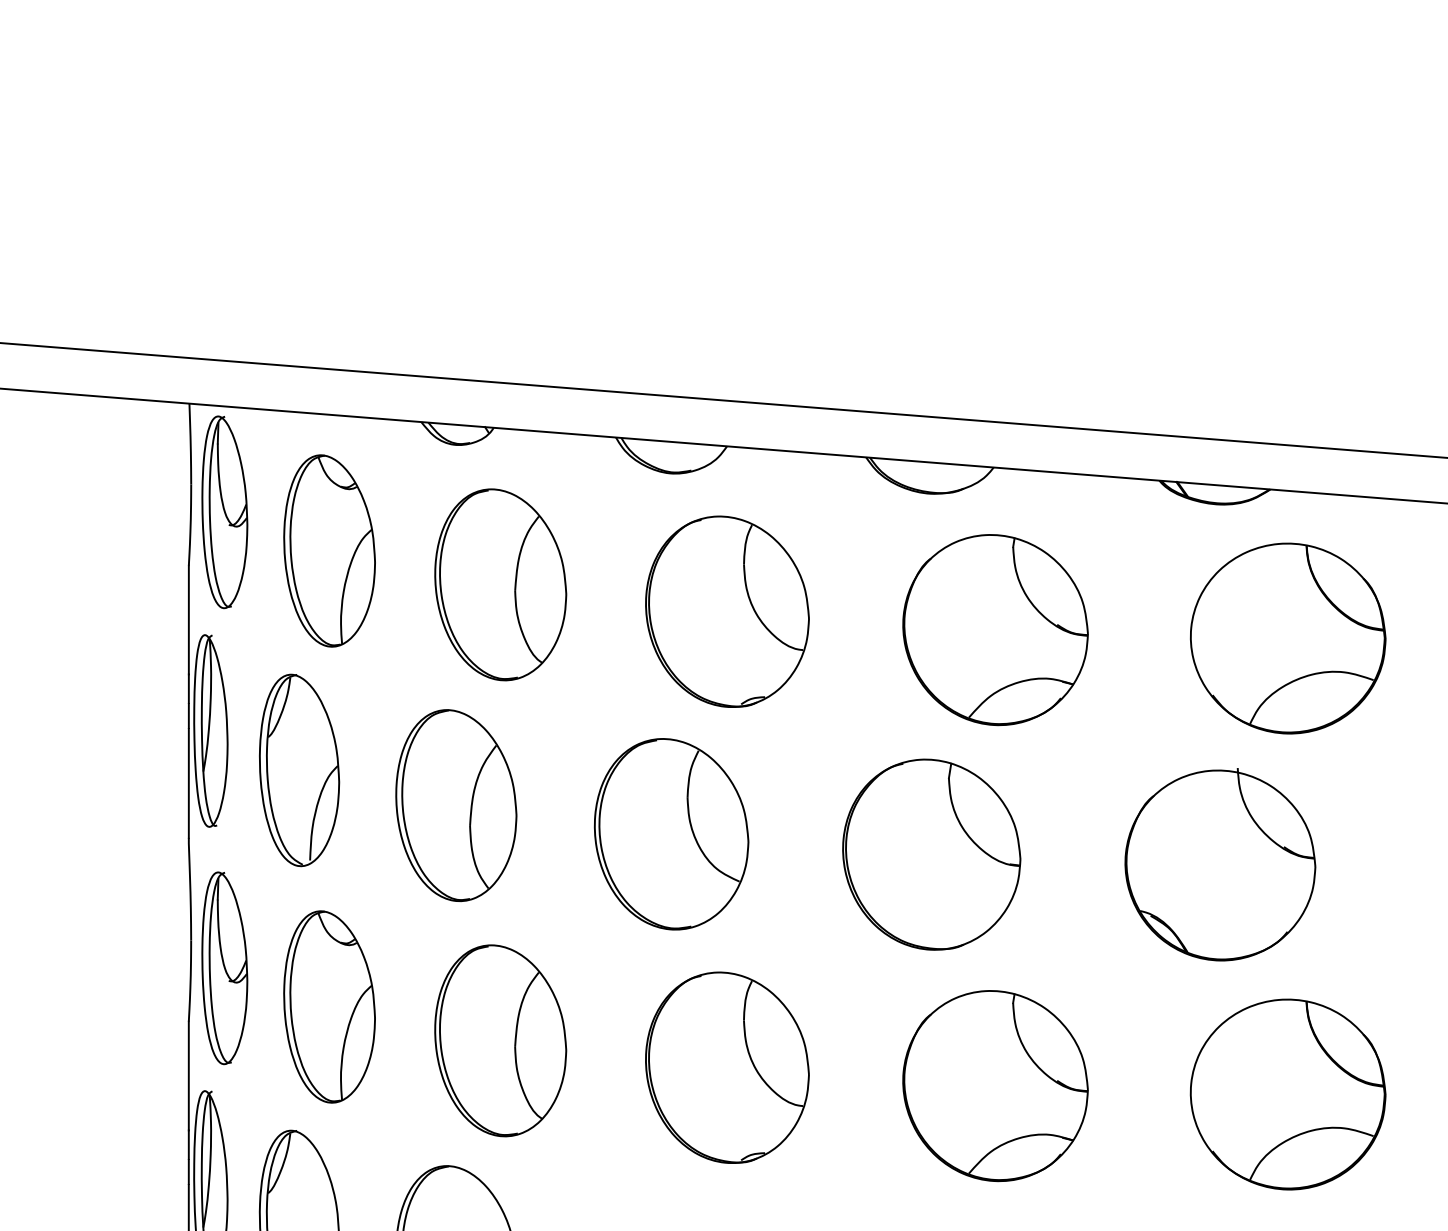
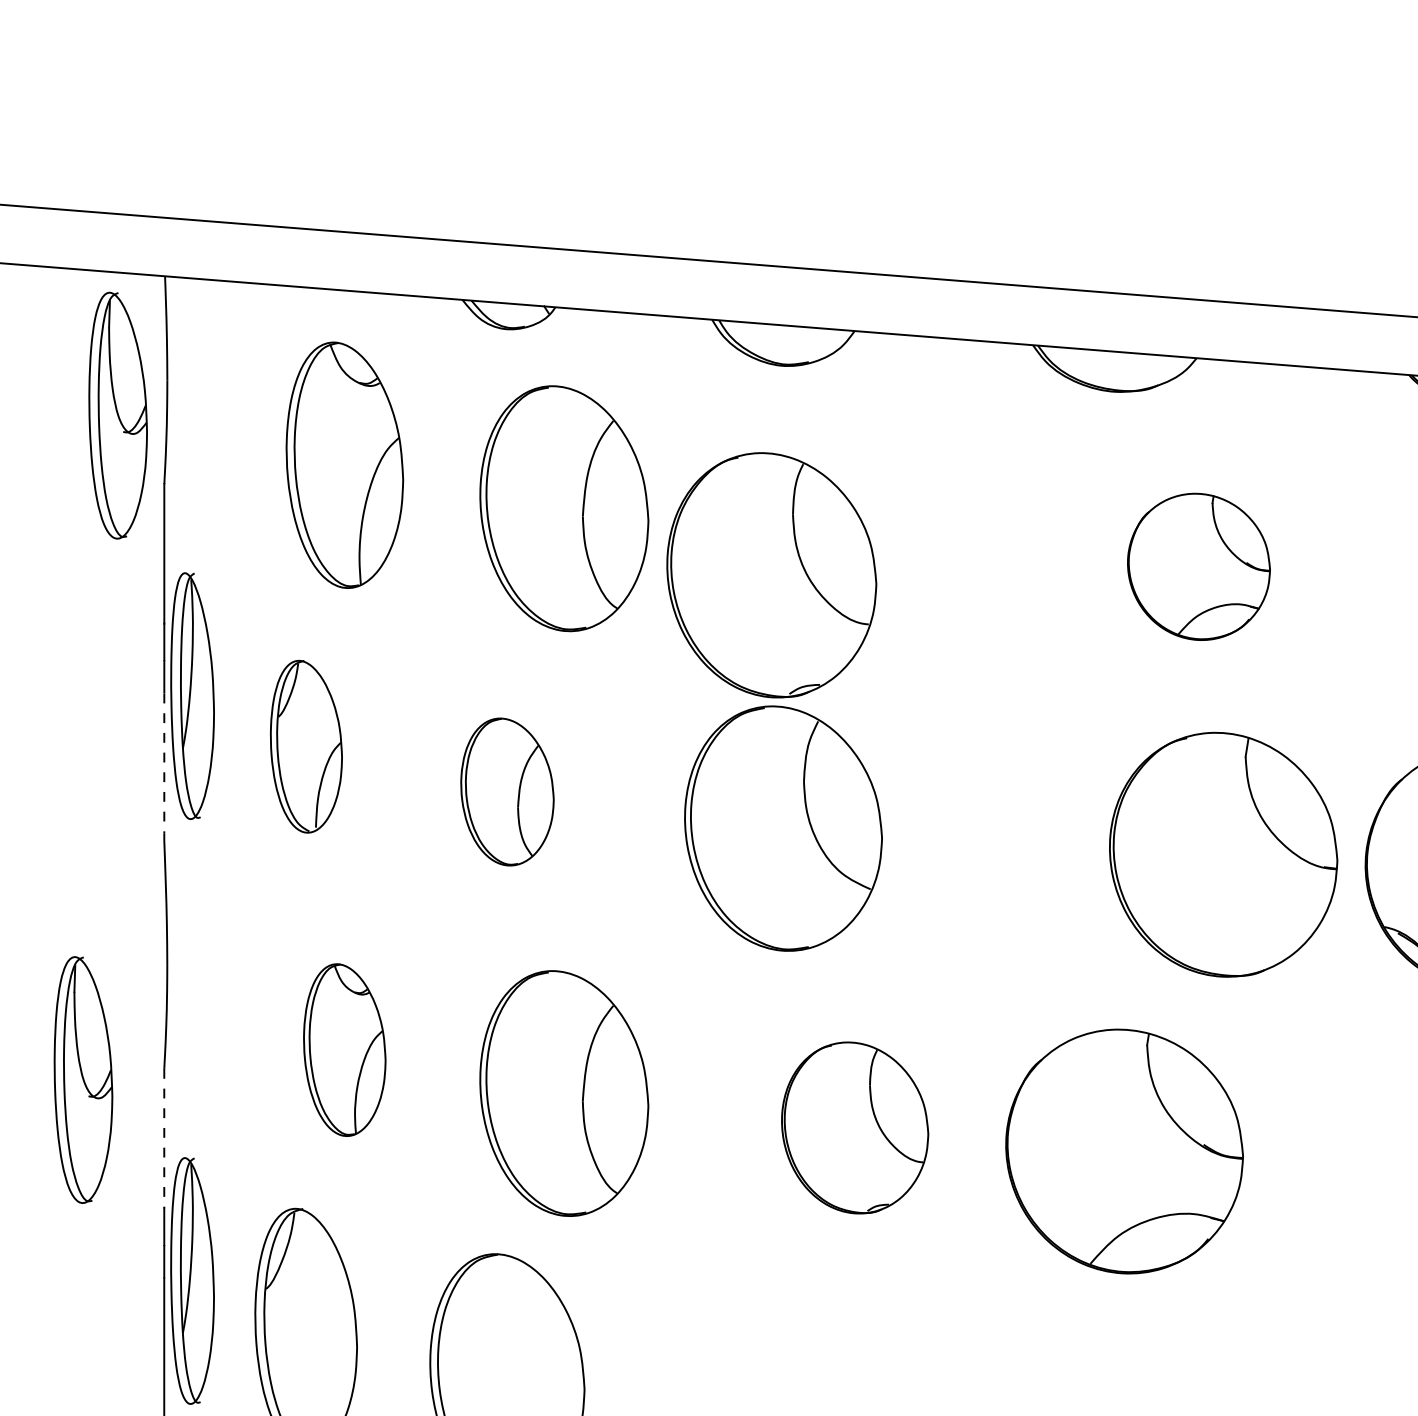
part: (224, 512) -> (117, 415), moved
part: (727, 611) -> (771, 574), moved
part: (995, 630) -> (1198, 567), size x0.6
part: (299, 770) -> (306, 746), size x0.7
line: (188, 783) -> (163, 763), solid -> dashed
part: (456, 805) -> (507, 791), size x0.6
part: (931, 854) -> (1223, 854), moved
part: (224, 968) -> (83, 1080), moved
part: (329, 1006) -> (344, 1049), size x0.7
part: (727, 1067) -> (855, 1127), size x0.7
line: (188, 1076) -> (163, 1139), solid -> dashed
part: (995, 1086) -> (1124, 1152), moved

